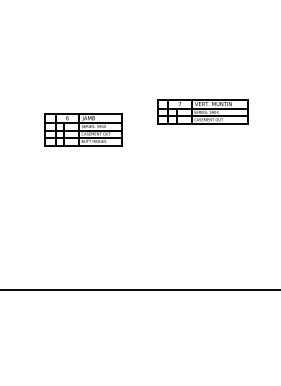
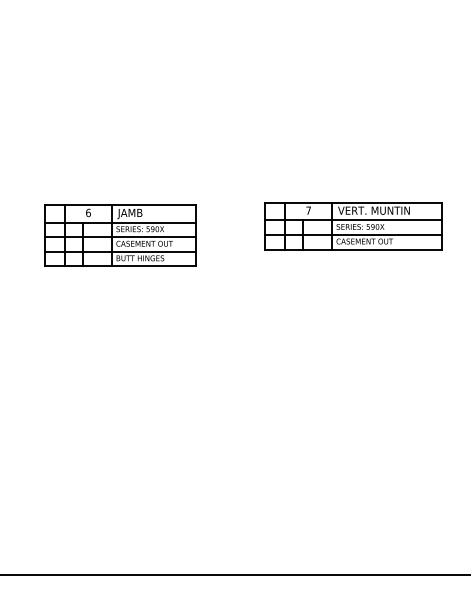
part: (83, 129) -> (119, 235), moved

